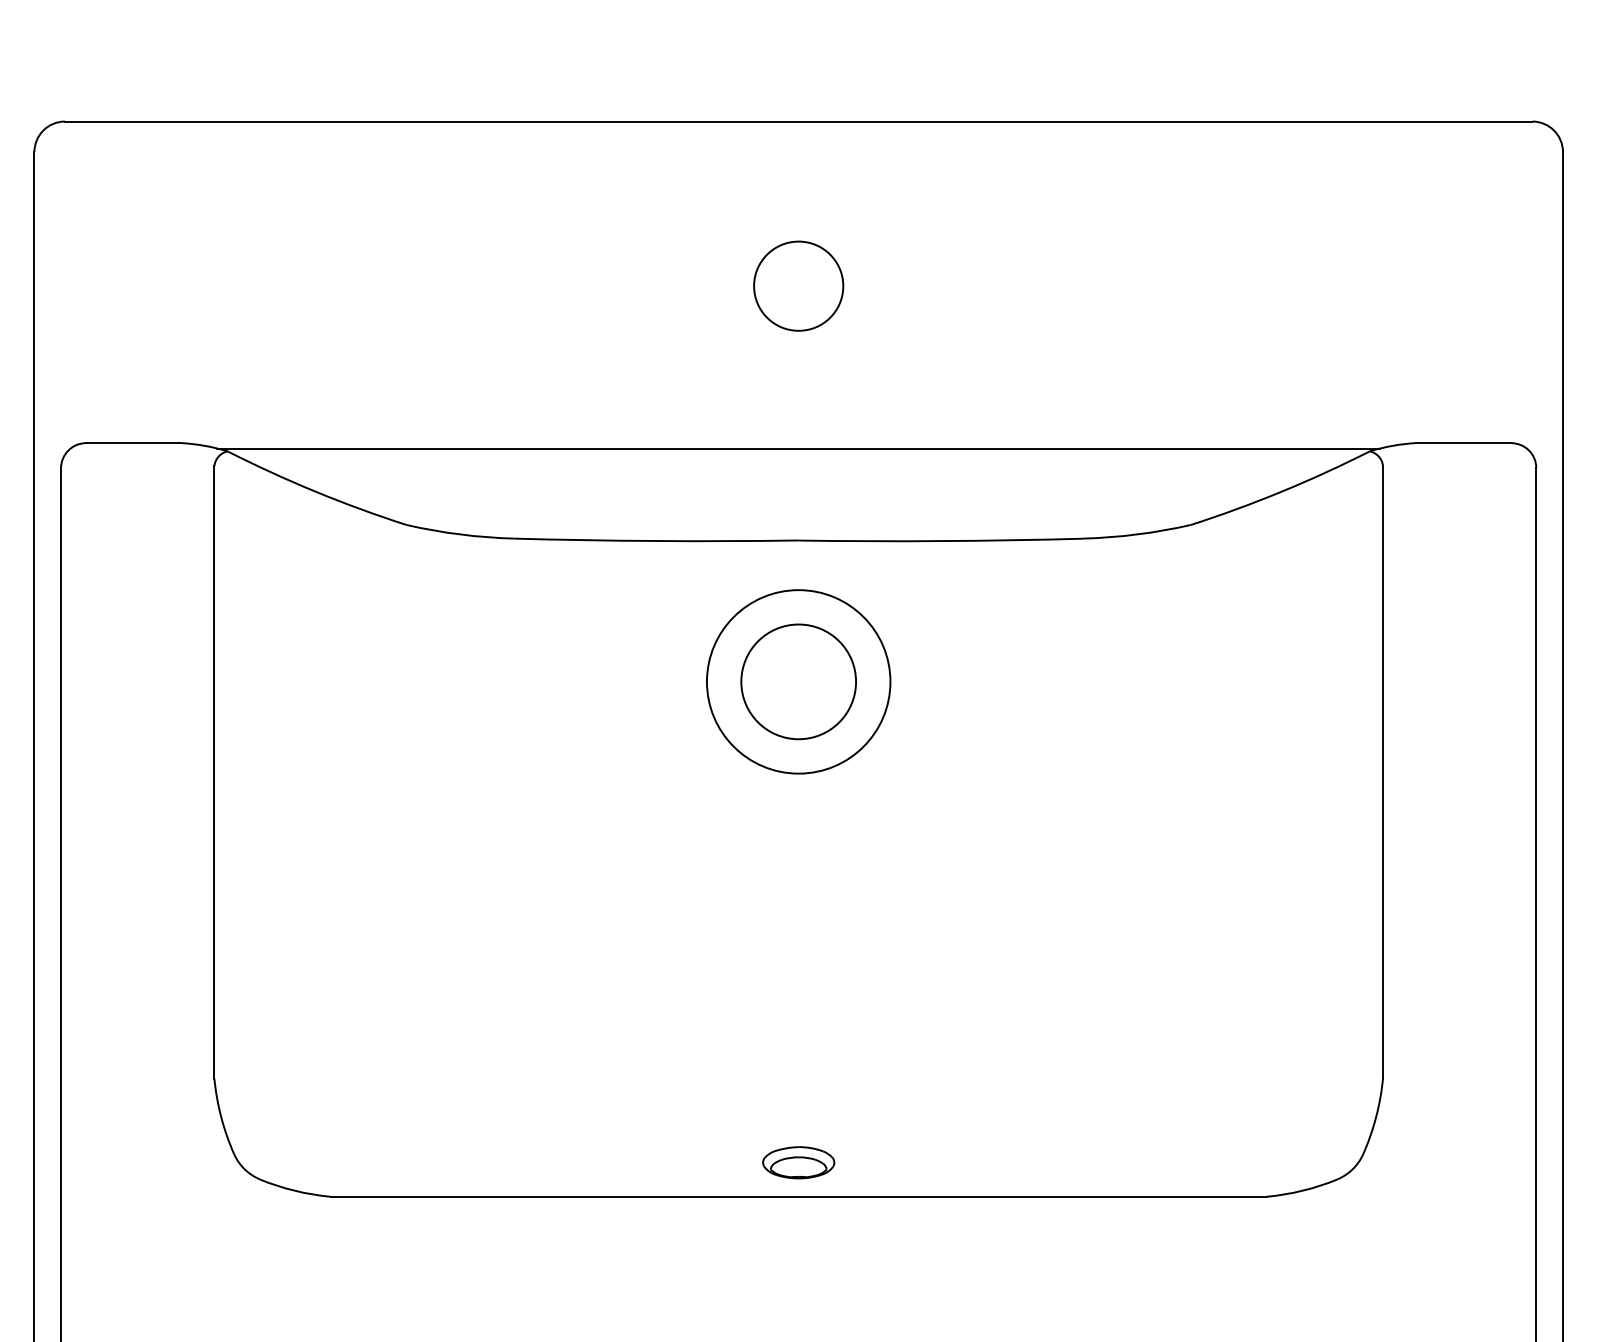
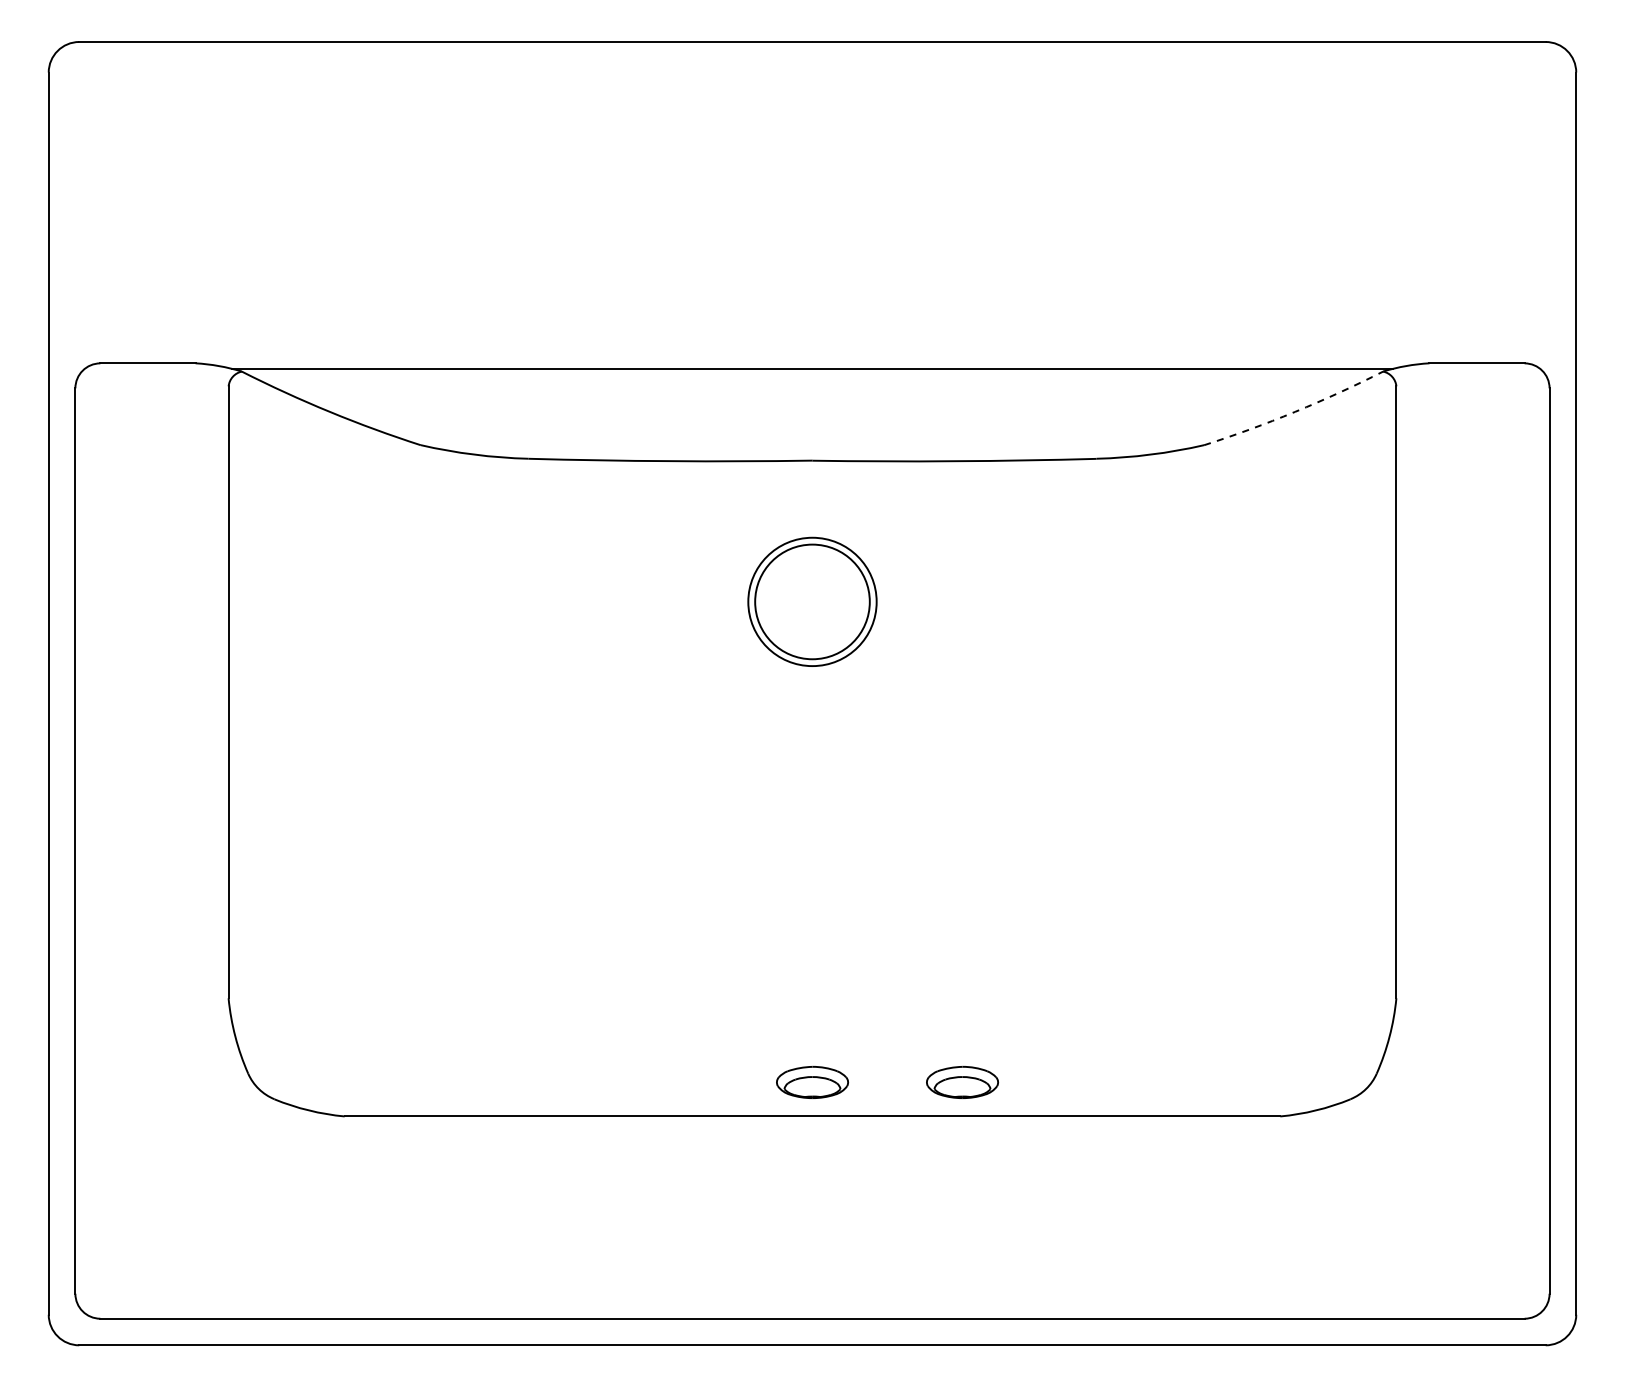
circle: (798, 286) -> (812, 206), removed
arc: (1282, 491) -> (1295, 411), solid -> dashed
circle: (798, 681) -> (812, 601), size x0.7
part: (948, 1162) -> (962, 1082), added

